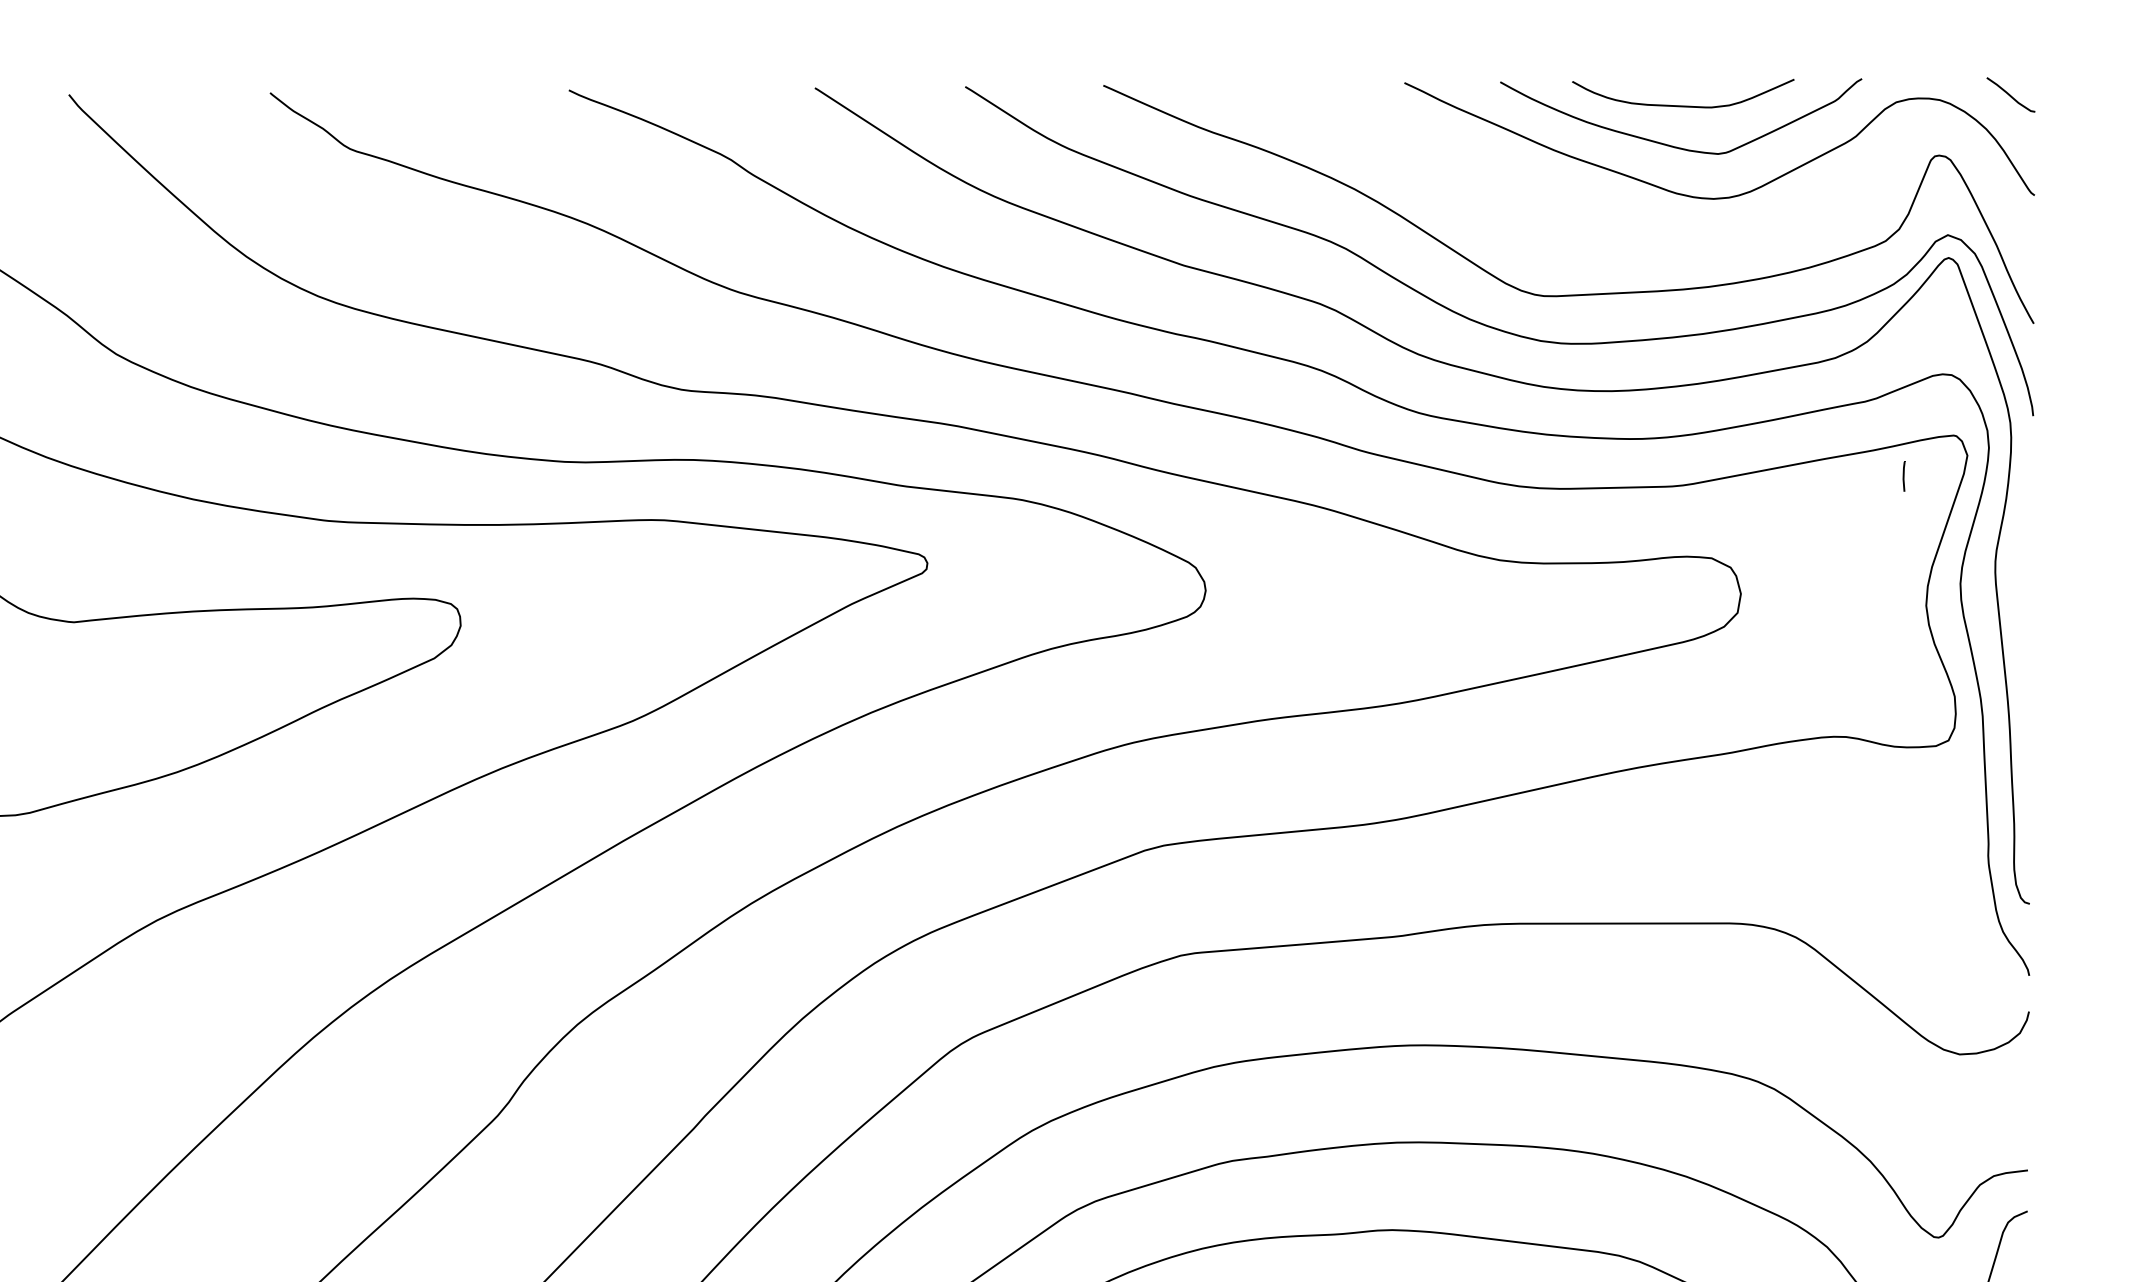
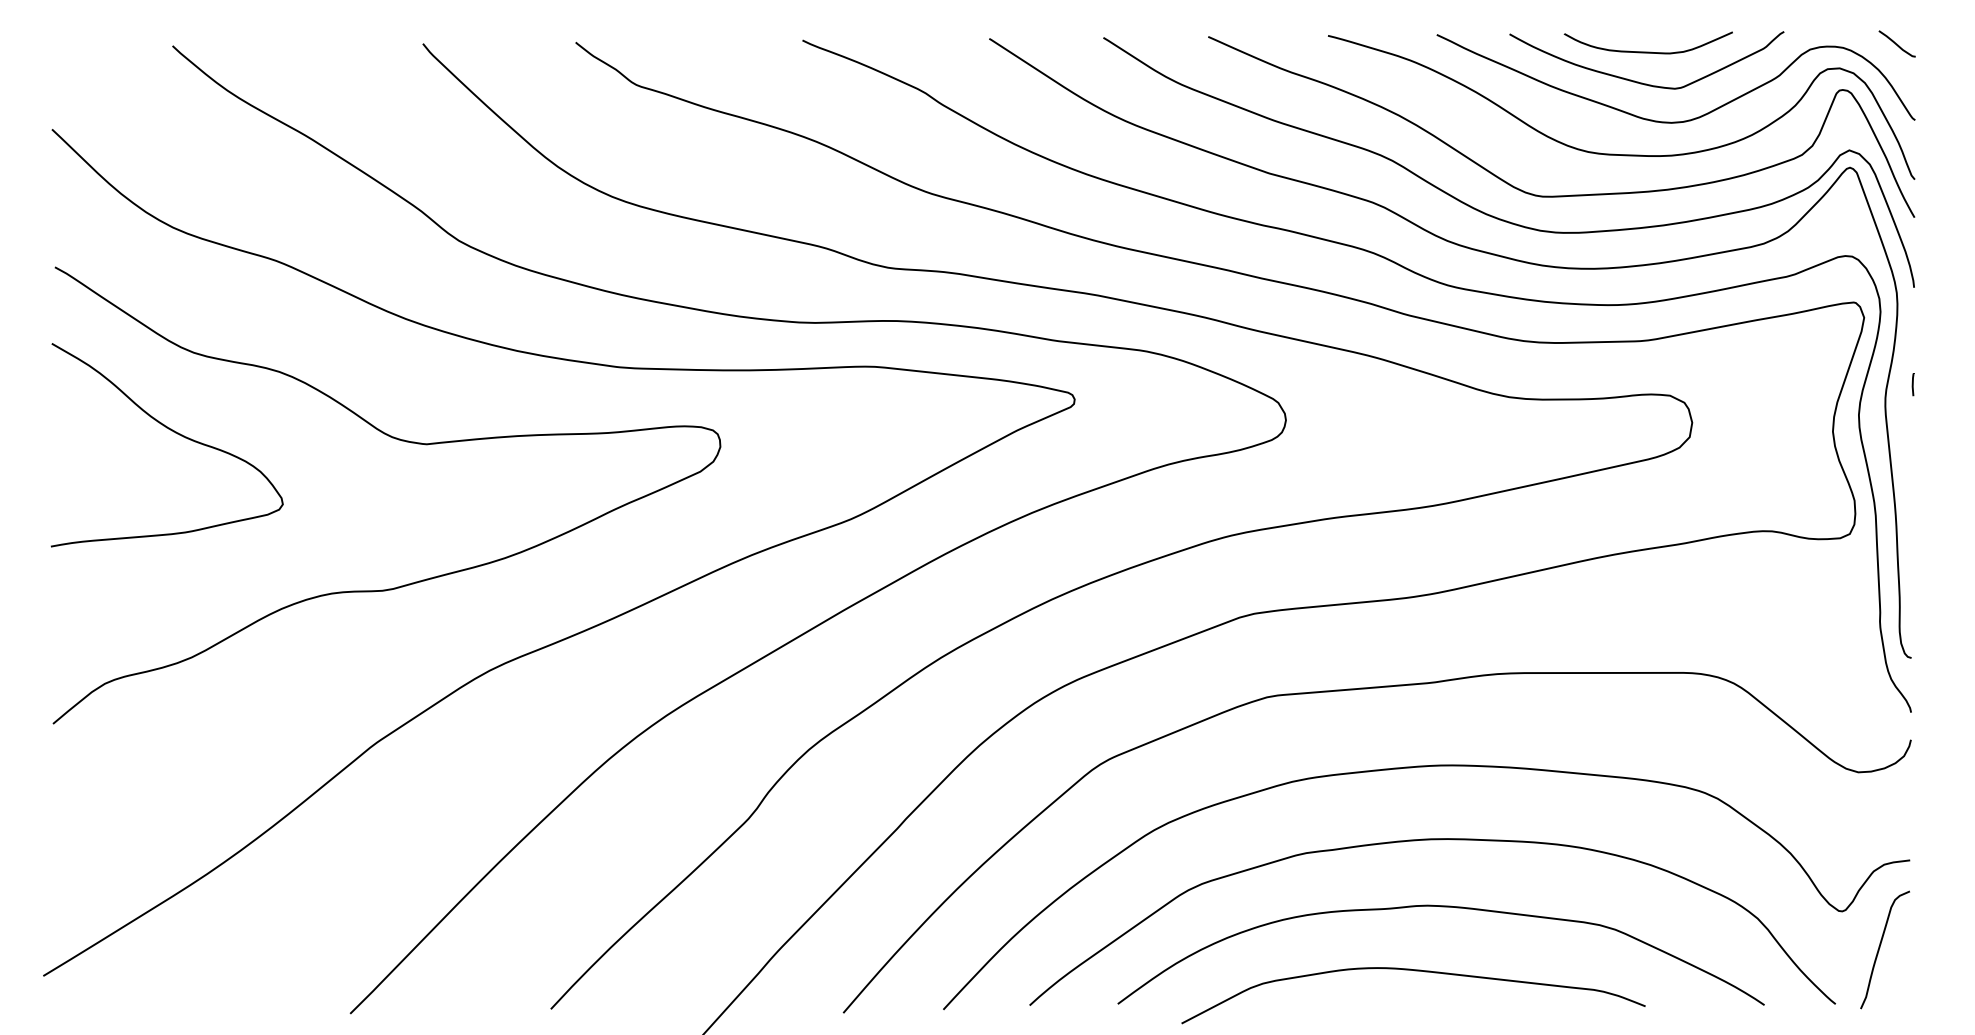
curve: (1638, 239) -> (1614, 153), added
line: (1903, 476) -> (1912, 384), moved

